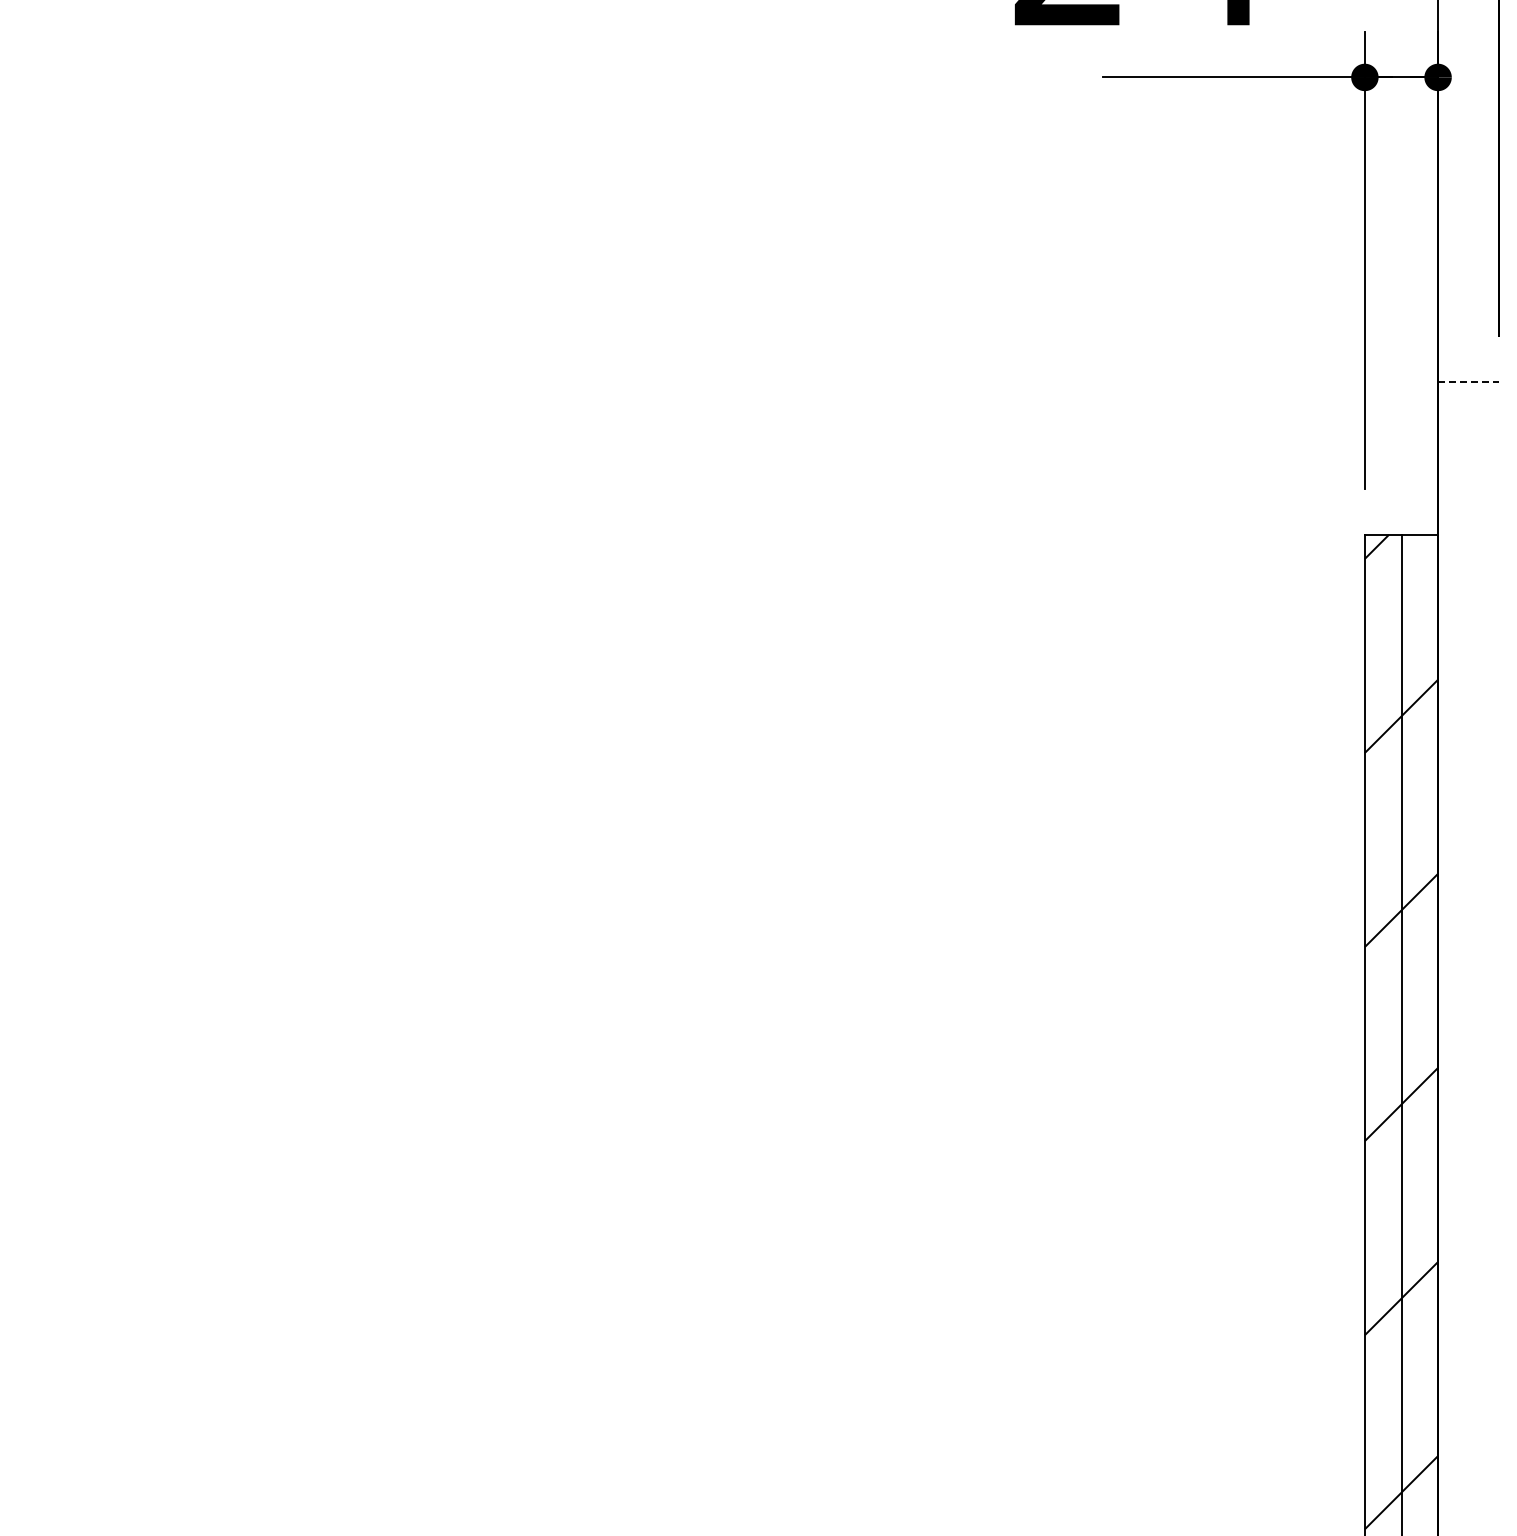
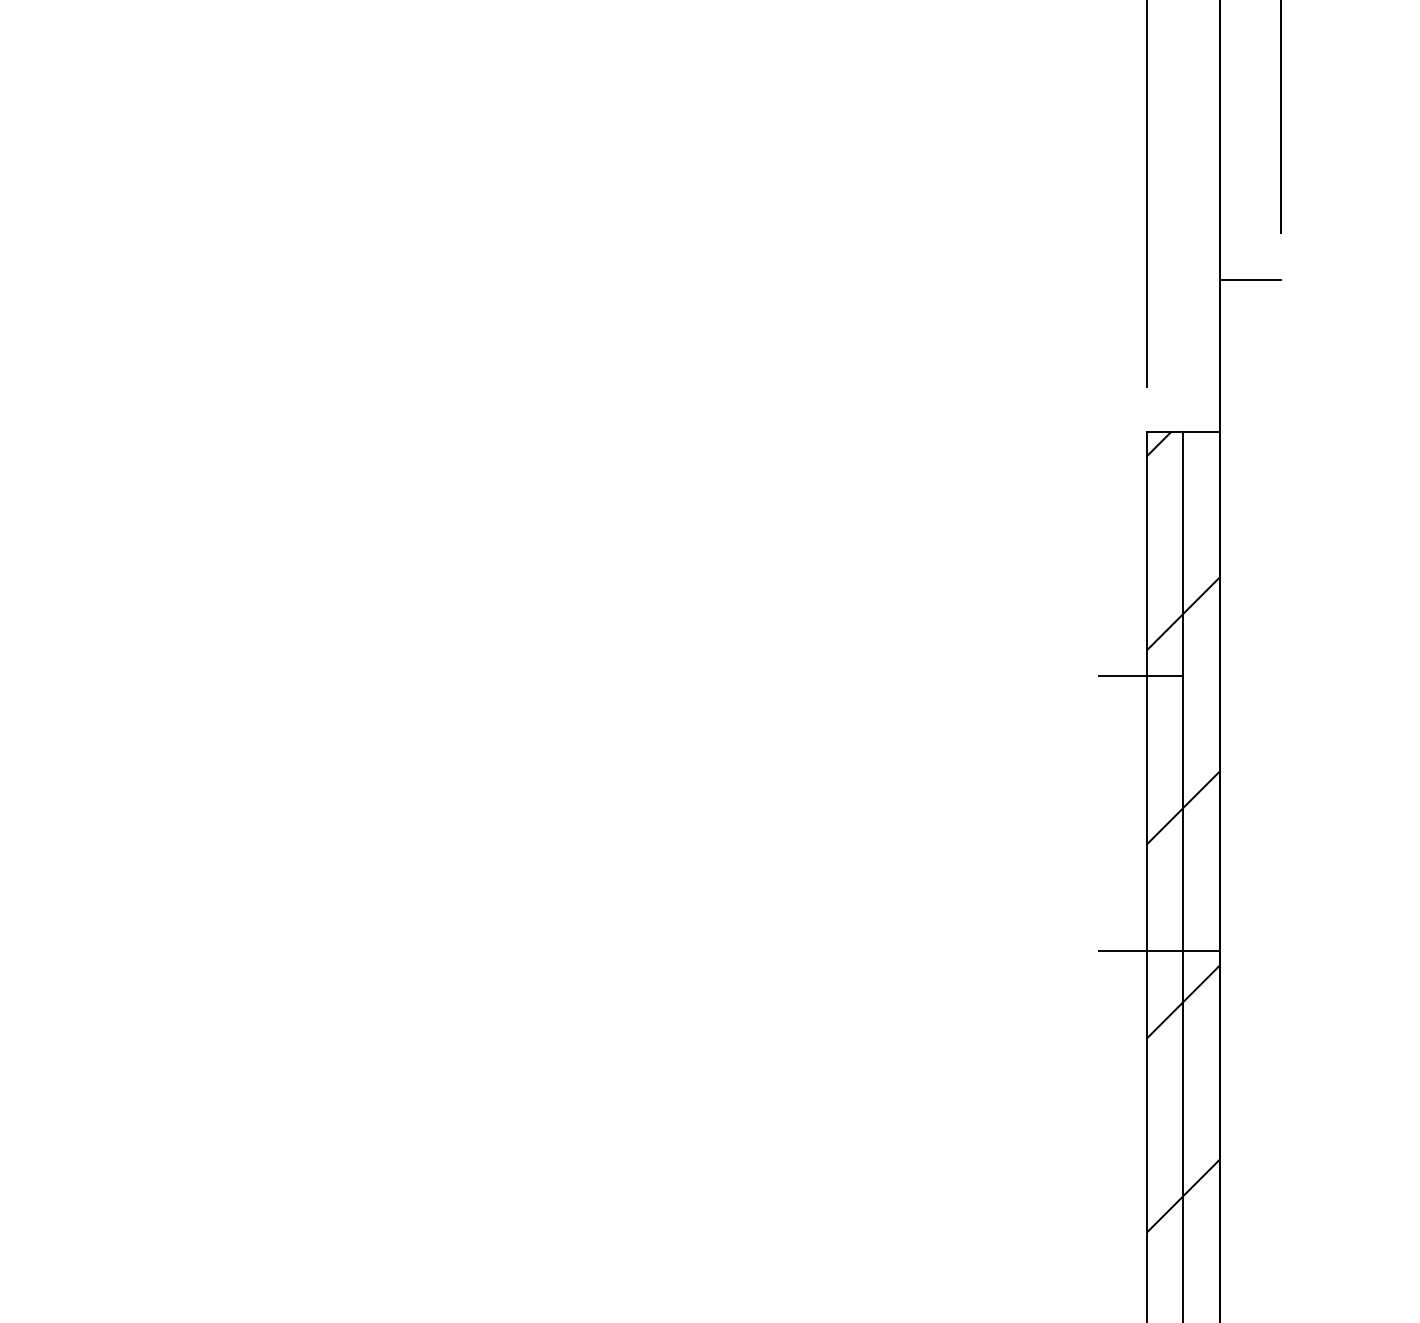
line: (1469, 382) -> (1251, 279), dashed -> solid
line: (1358, 778) -> (1140, 675), added
line: (1377, 1053) -> (1159, 950), added

